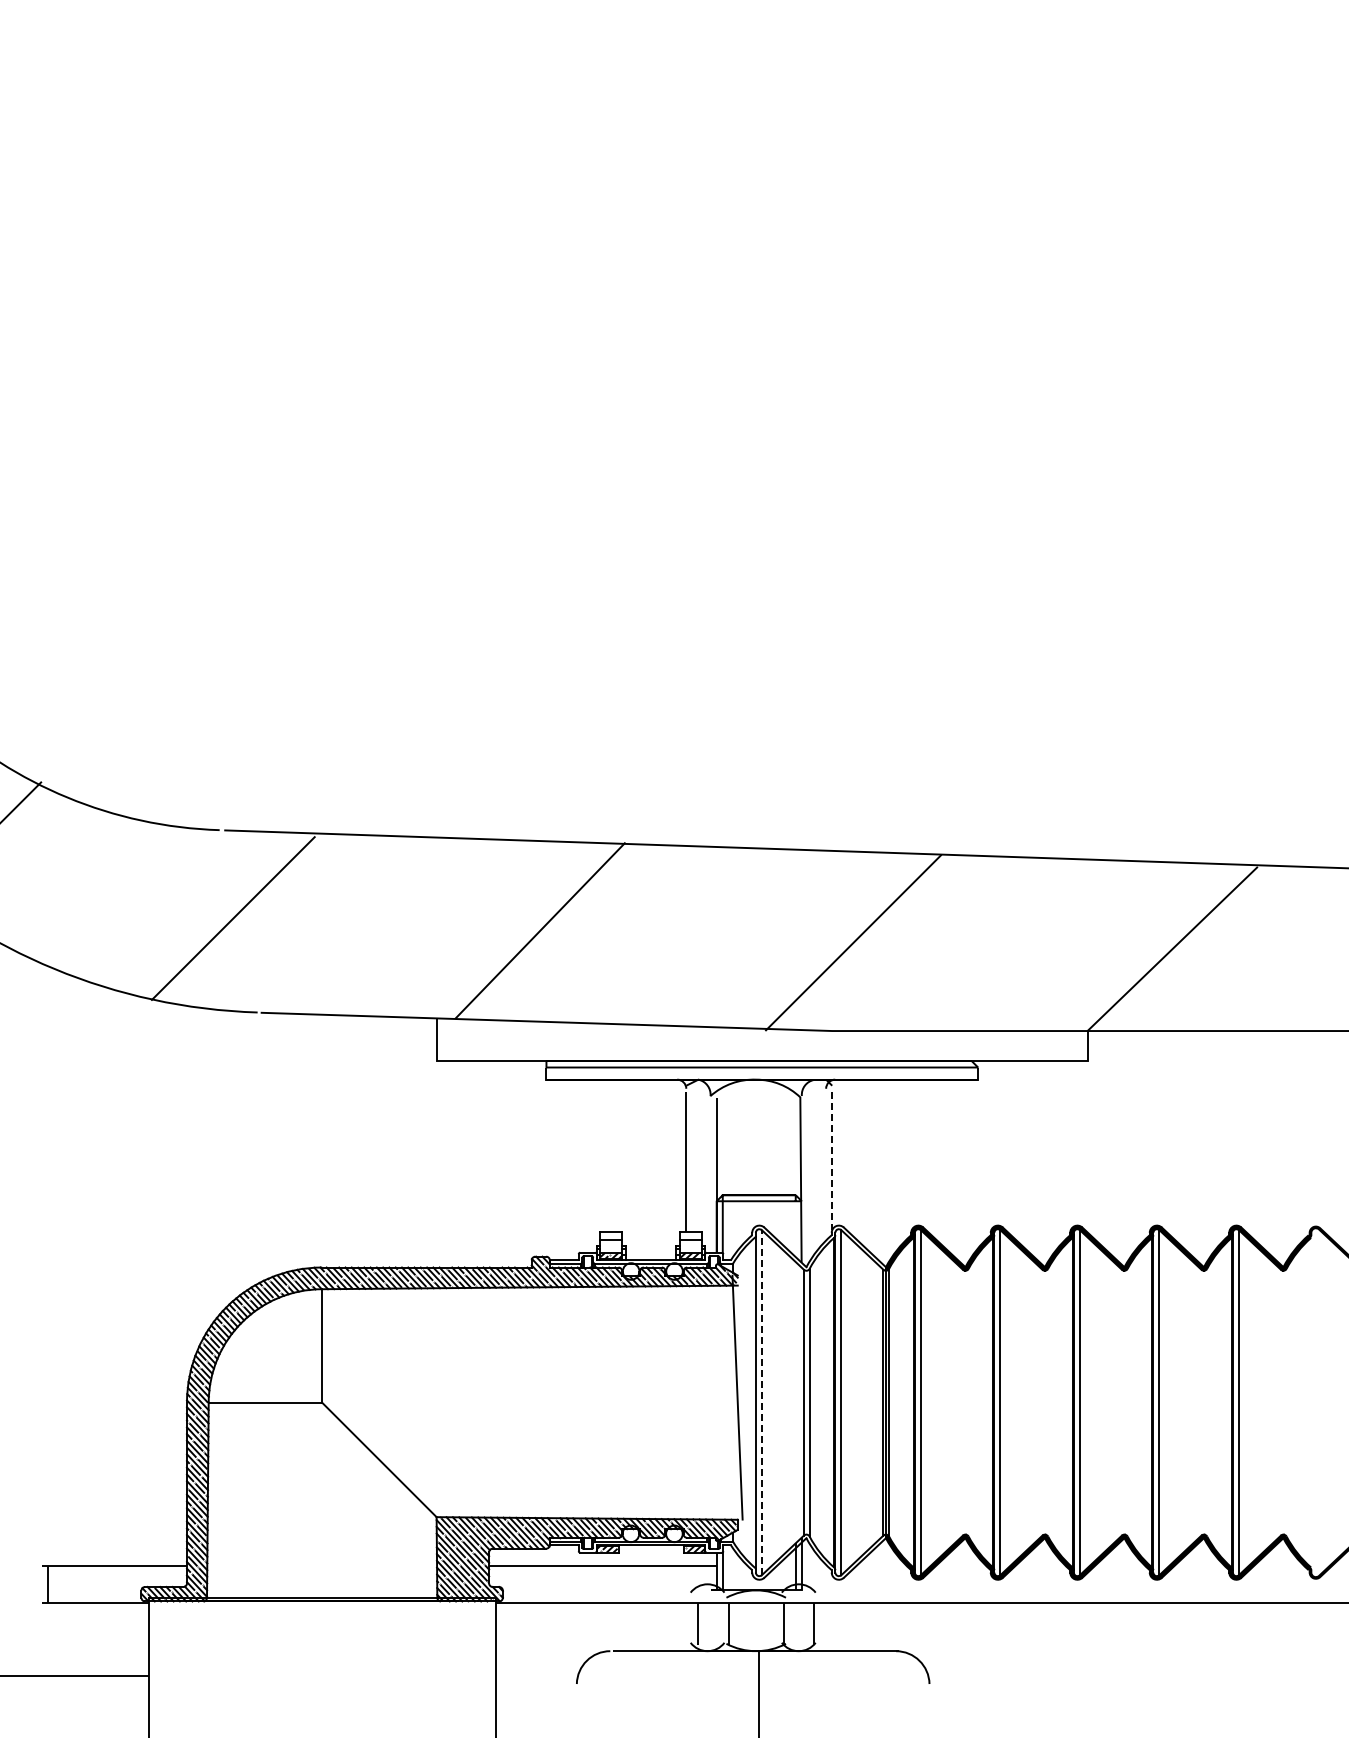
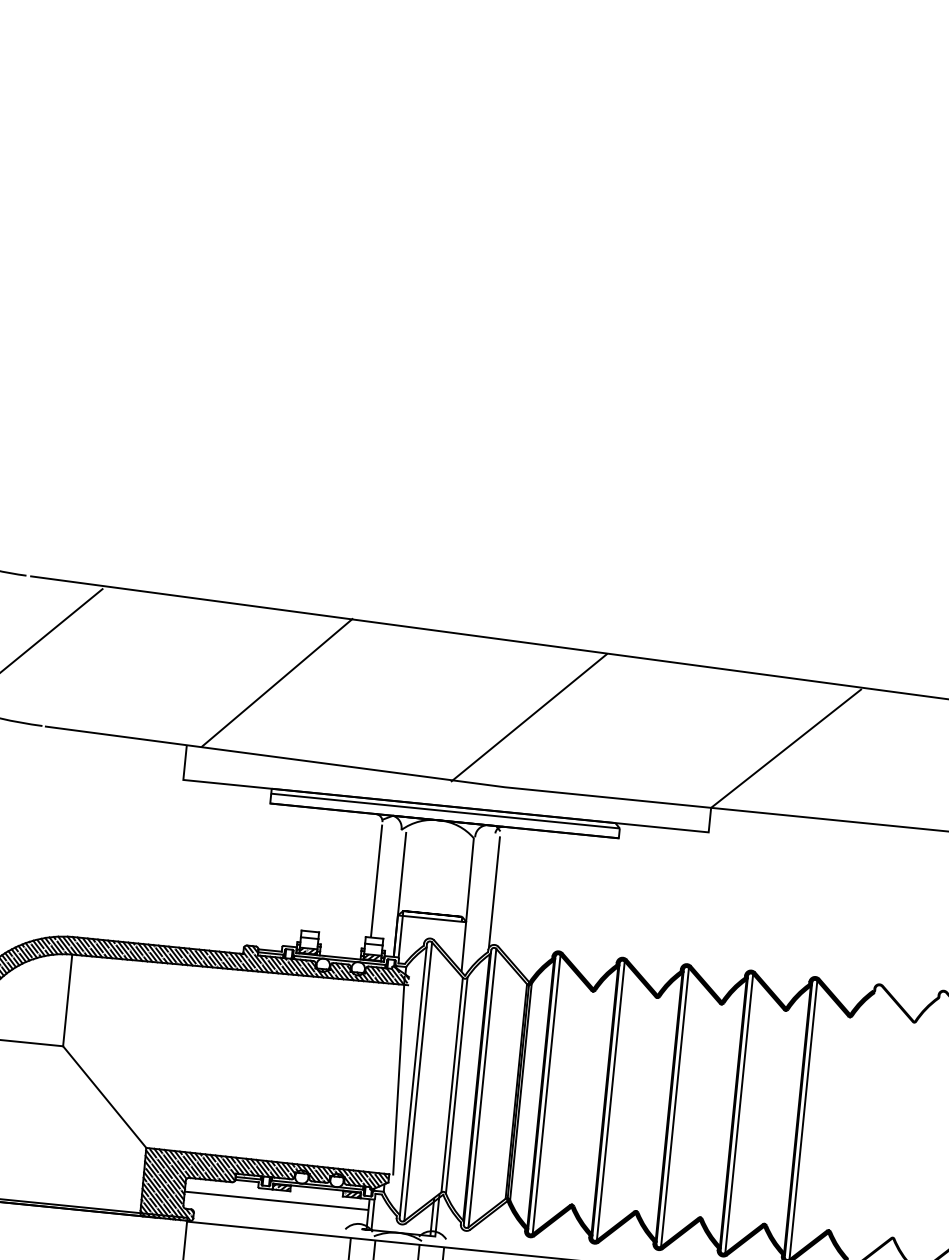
line: (832, 1161) -> (494, 892), dashed -> solid
line: (761, 1402) -> (417, 1081), dashed -> solid

